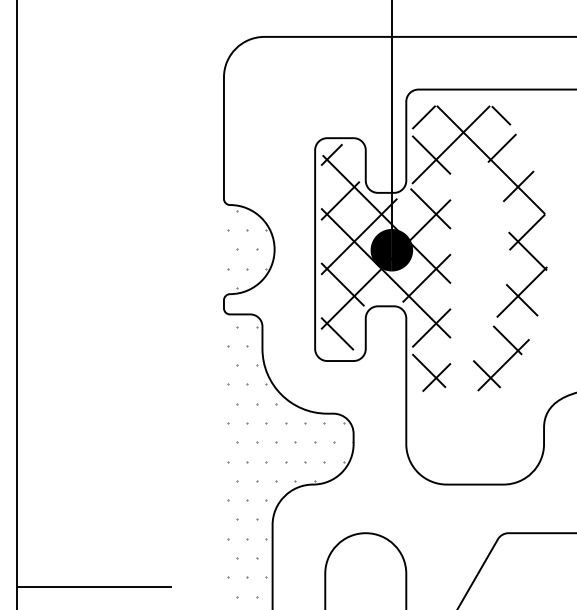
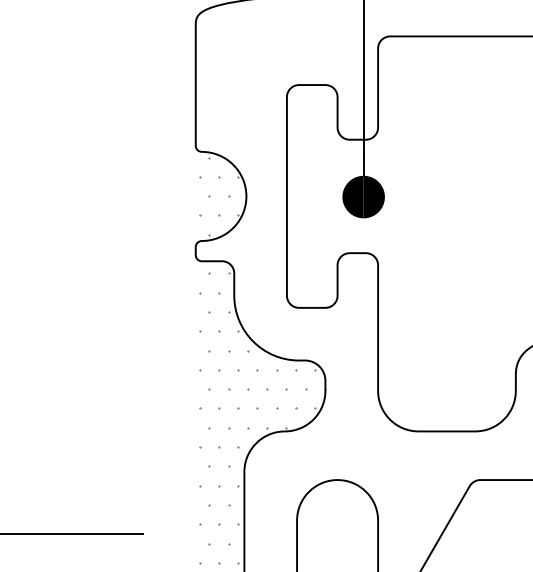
hatch: (434, 248) -> (406, 195), removed

